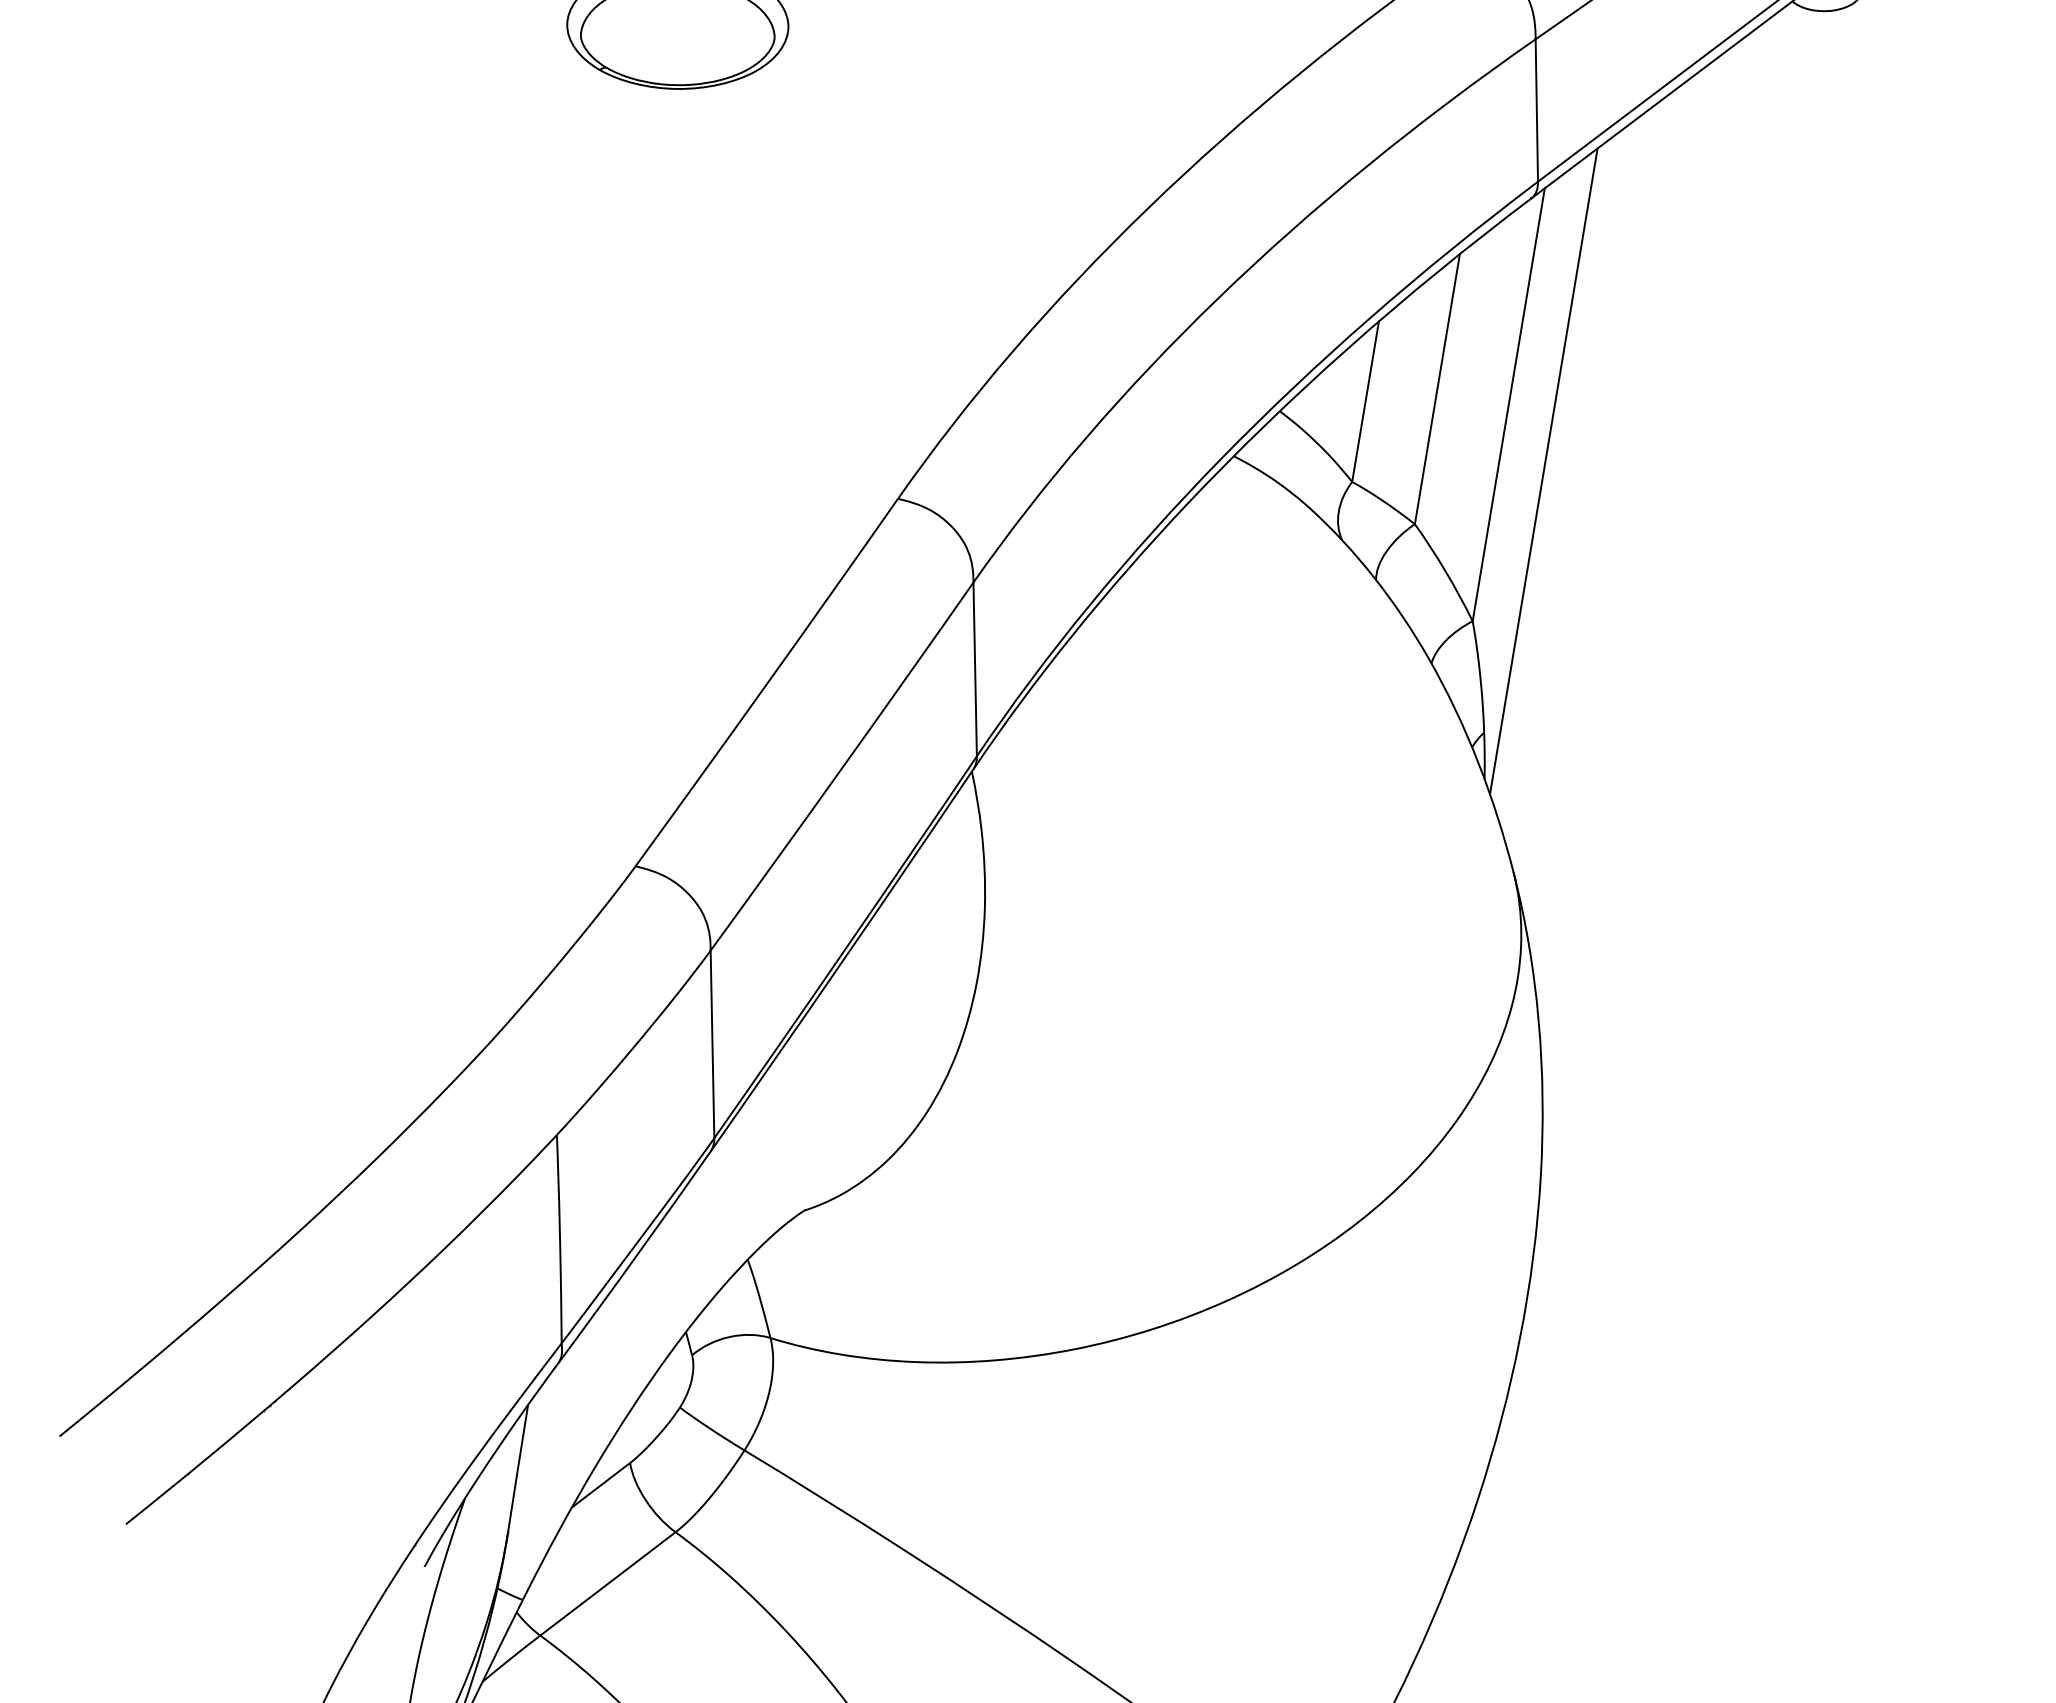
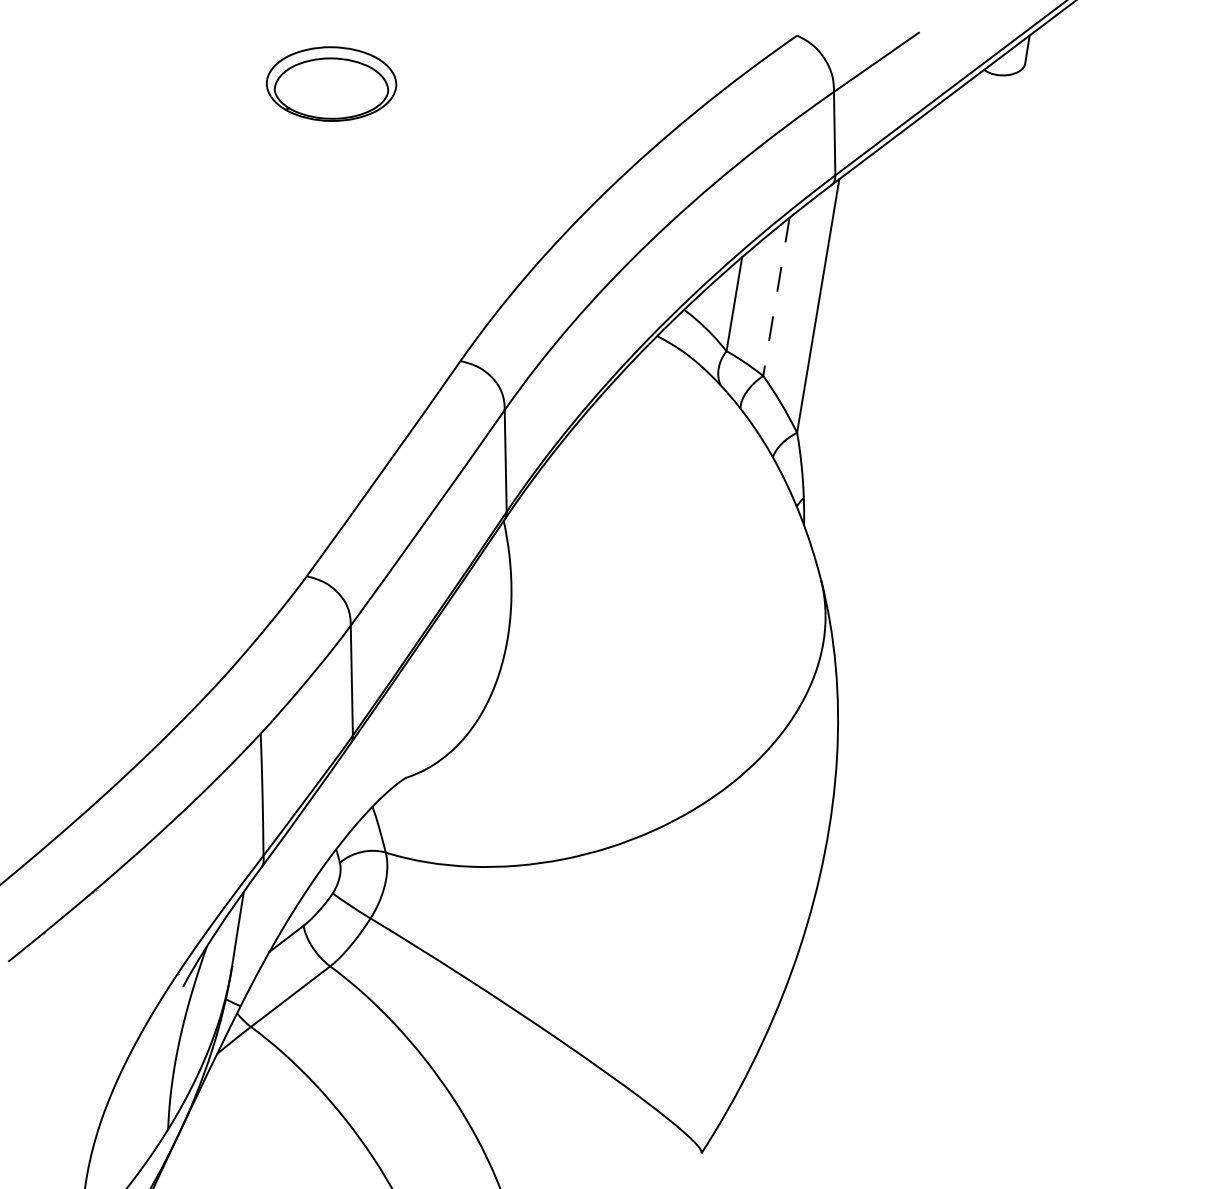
line: (1437, 390) -> (776, 297), solid -> dashed
line: (1543, 470) -> (838, 344), removed

